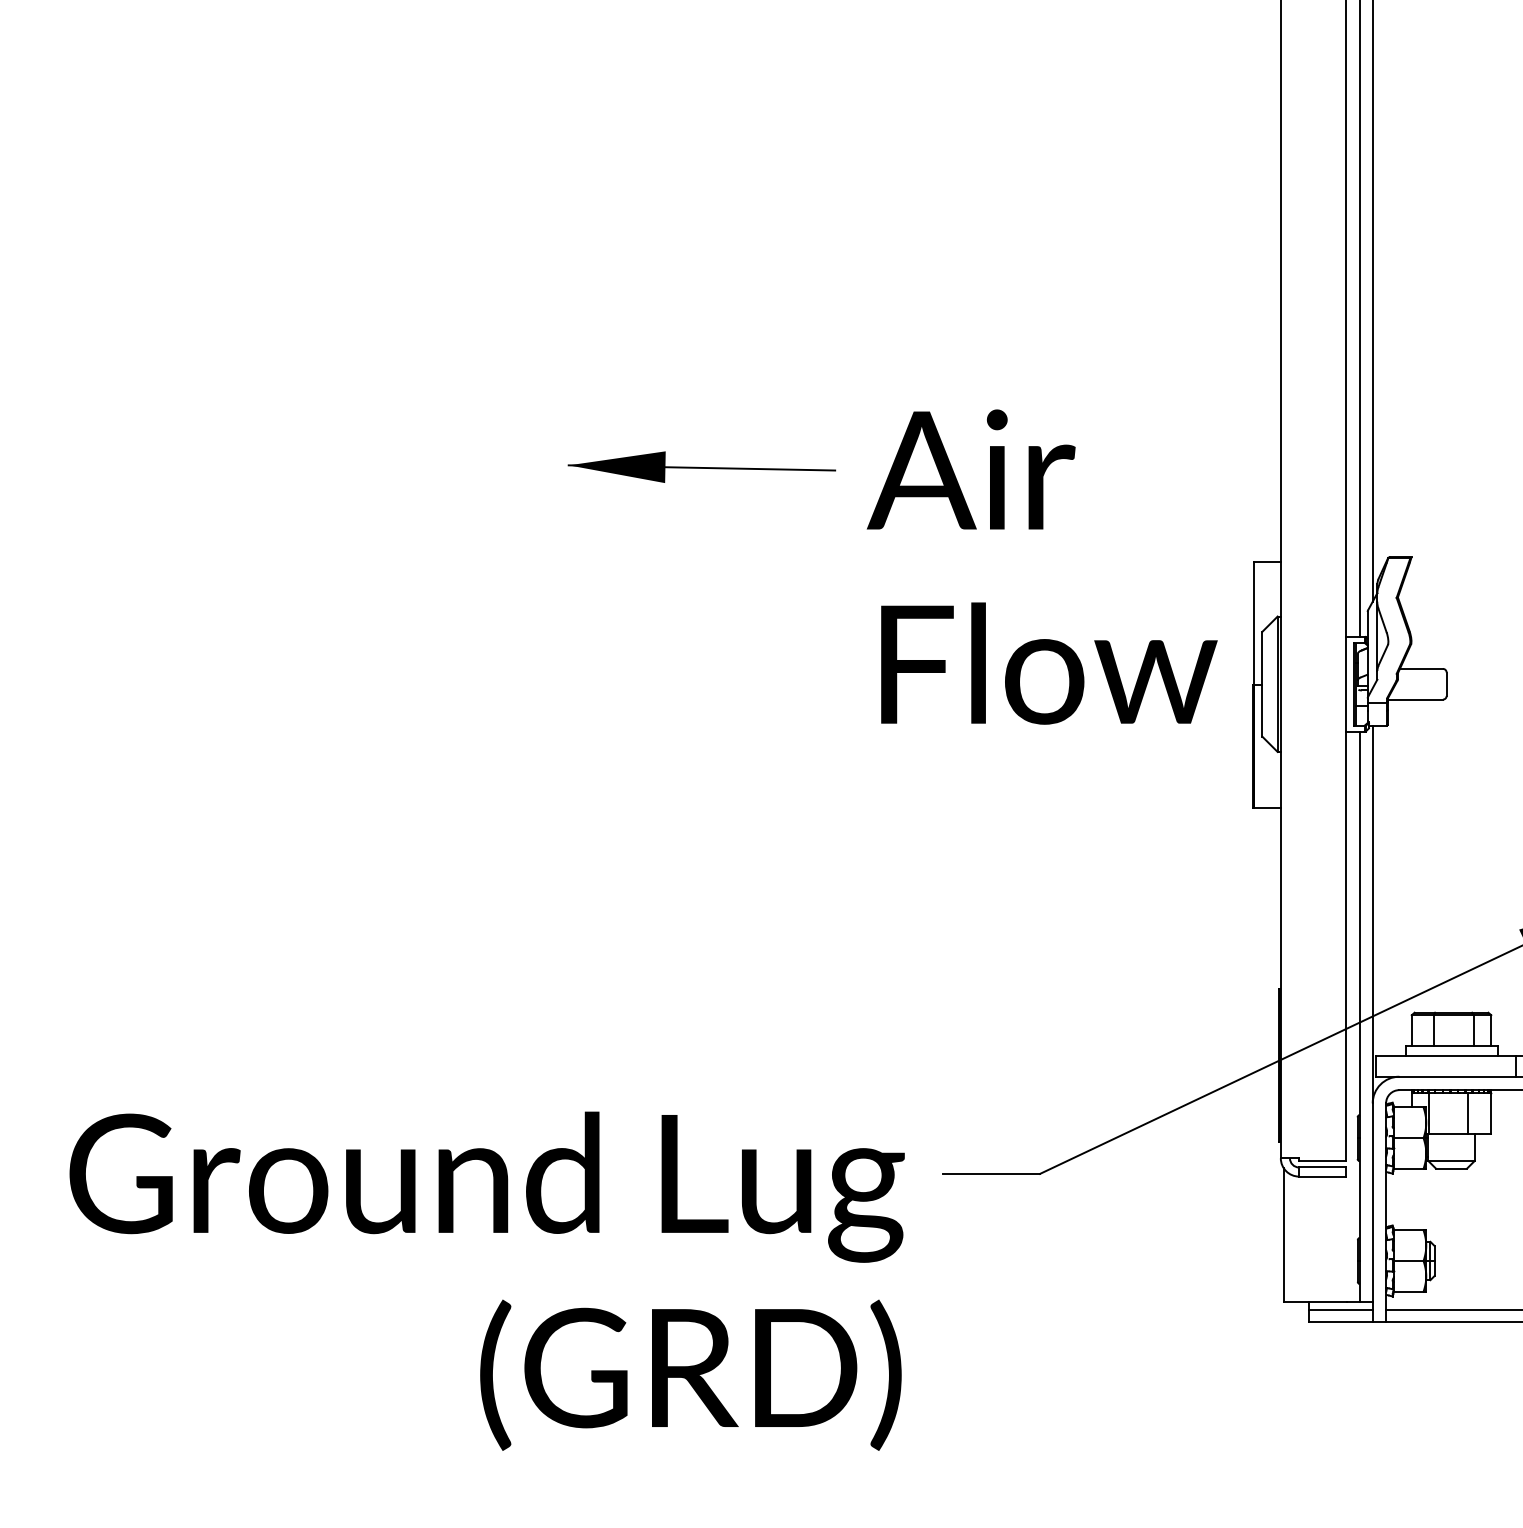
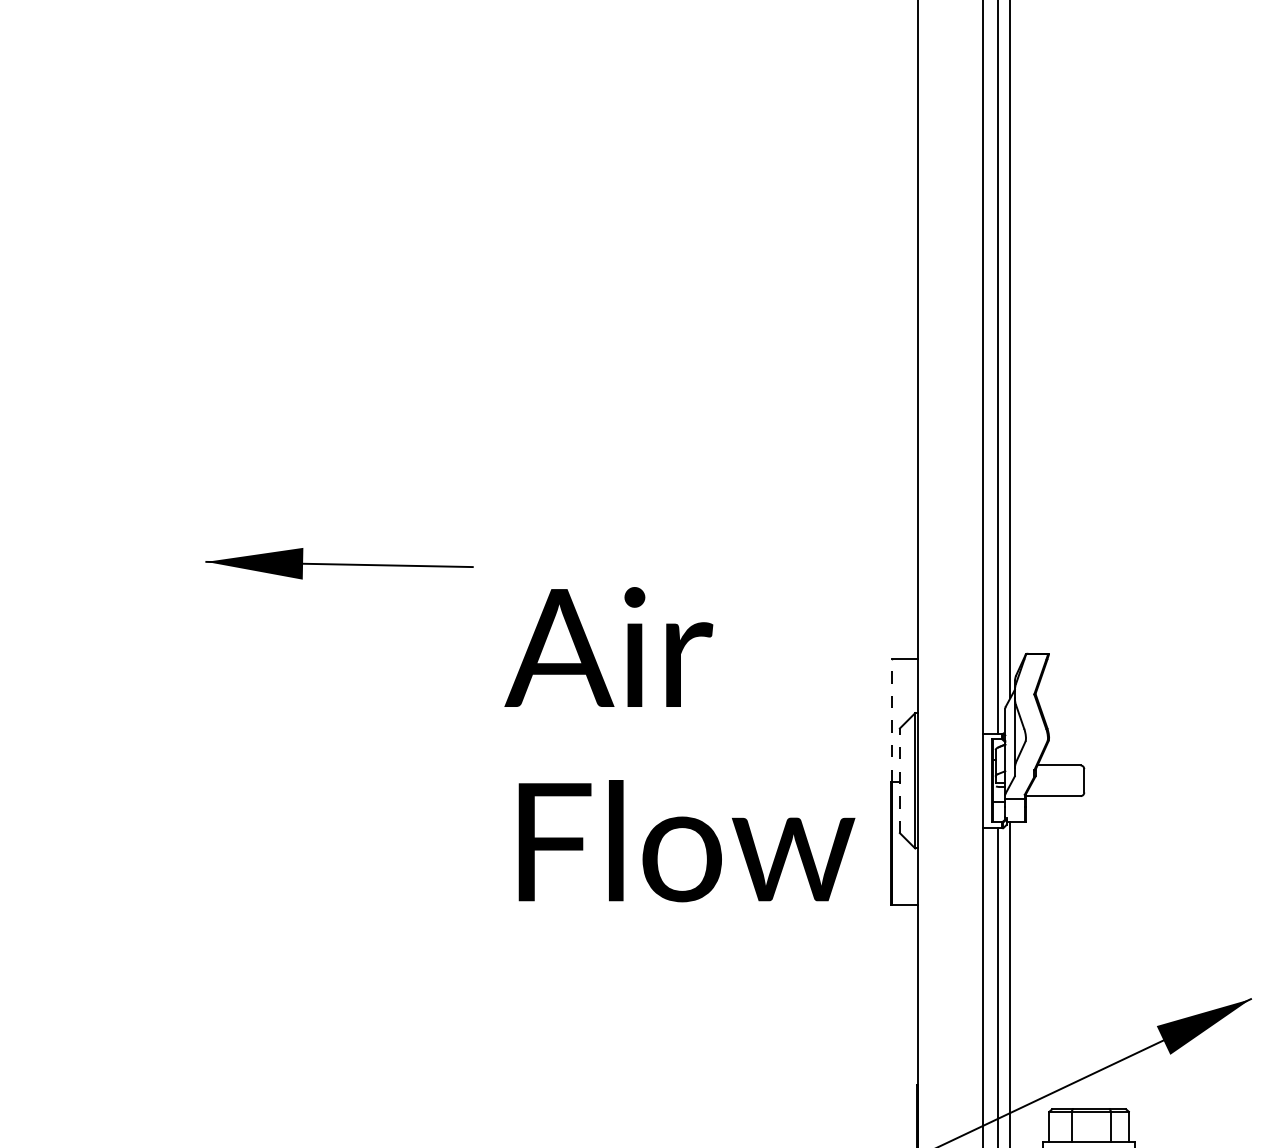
text: (1041, 566) -> (679, 744), moved
line: (1254, 623) -> (892, 720), solid -> dashed
line: (1262, 683) -> (900, 780), solid -> dashed

